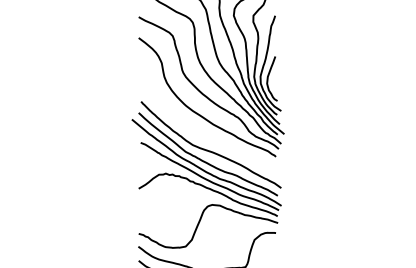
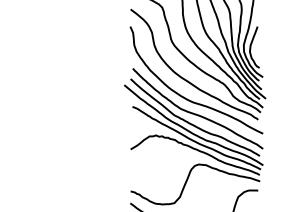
curve: (199, 133) -> (187, 98), added

